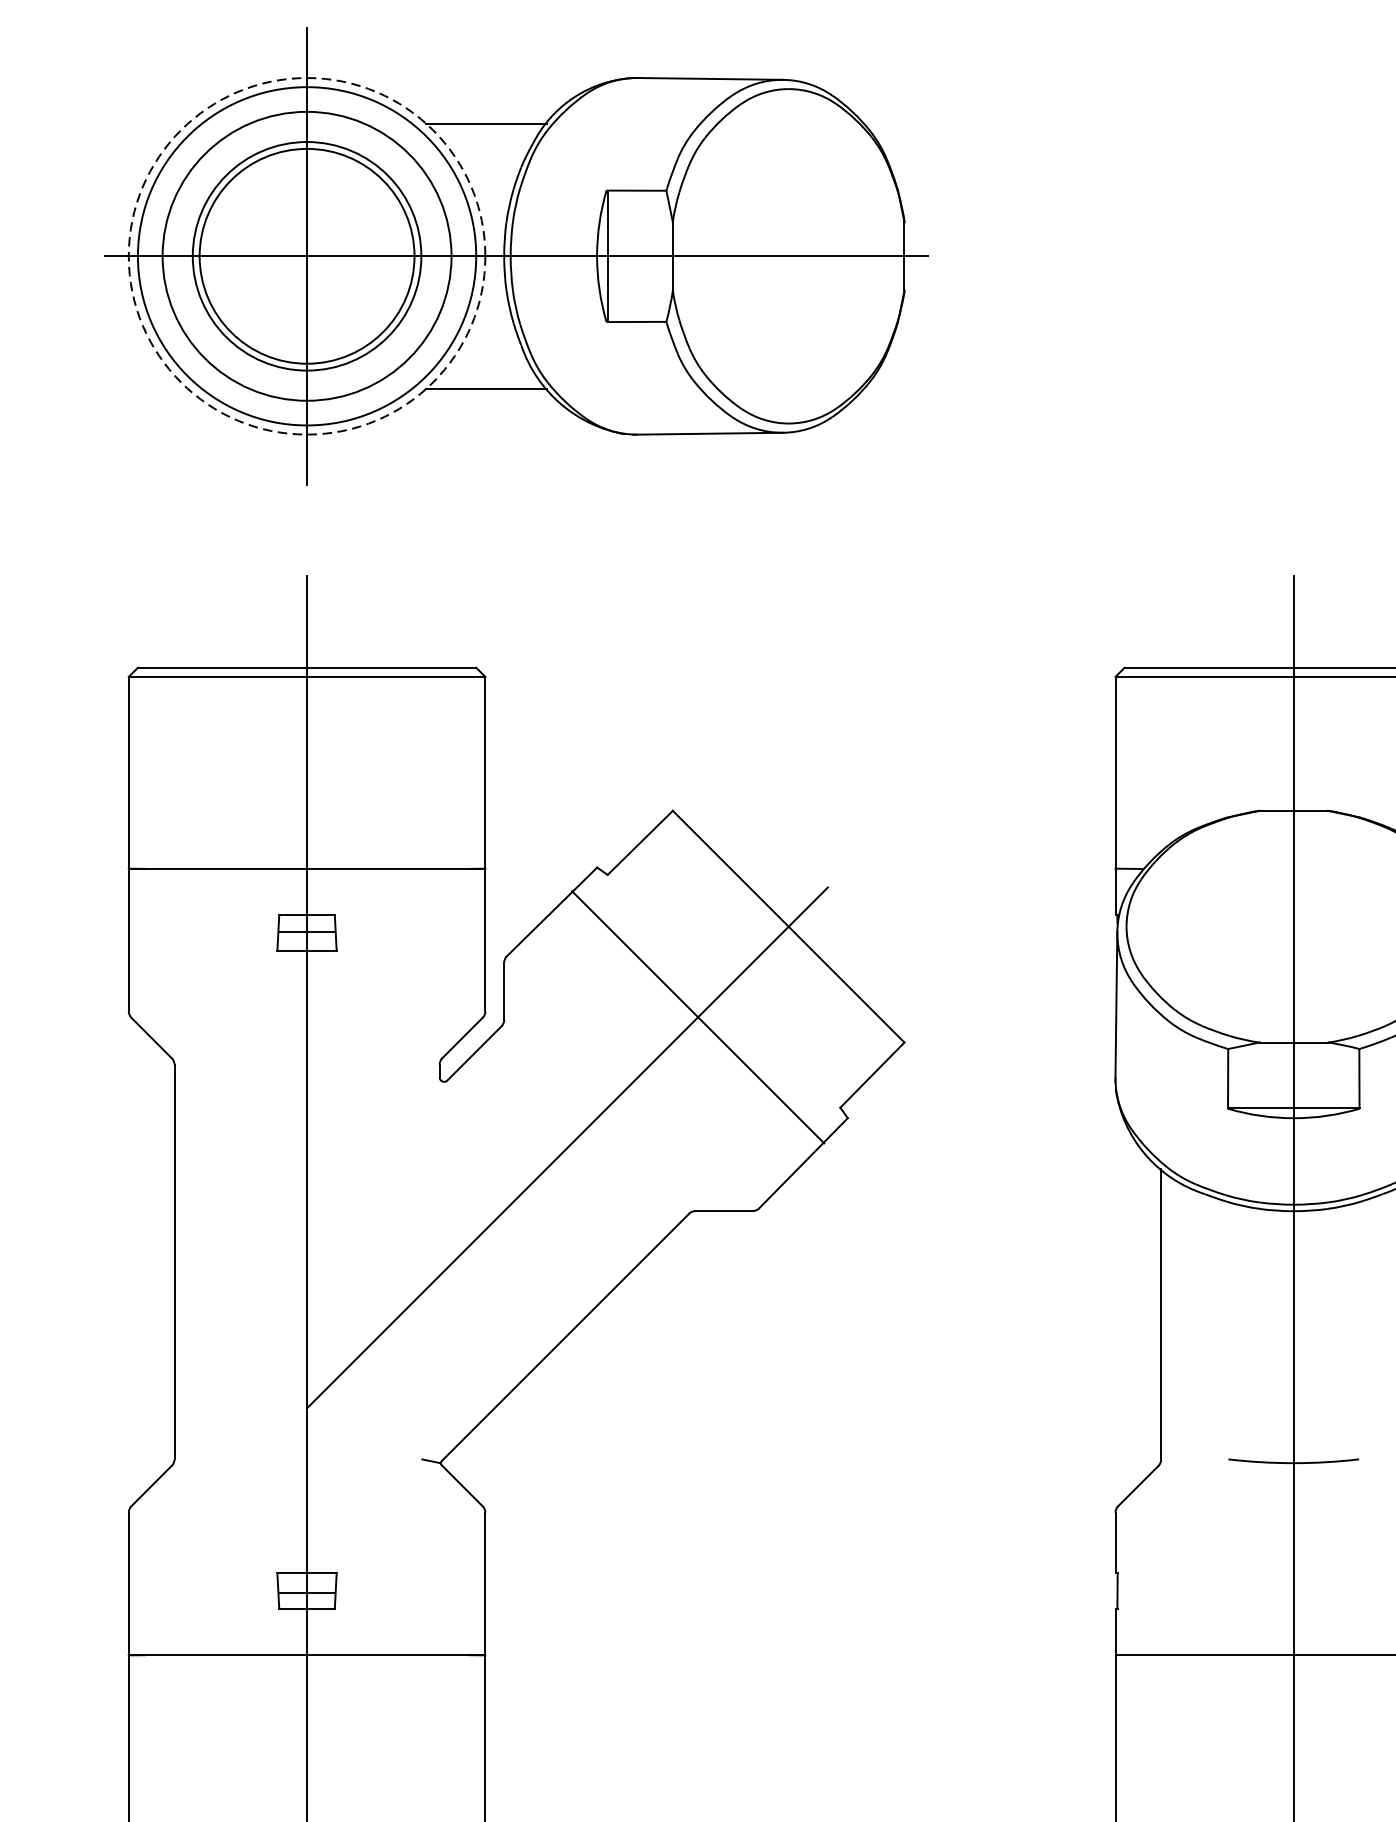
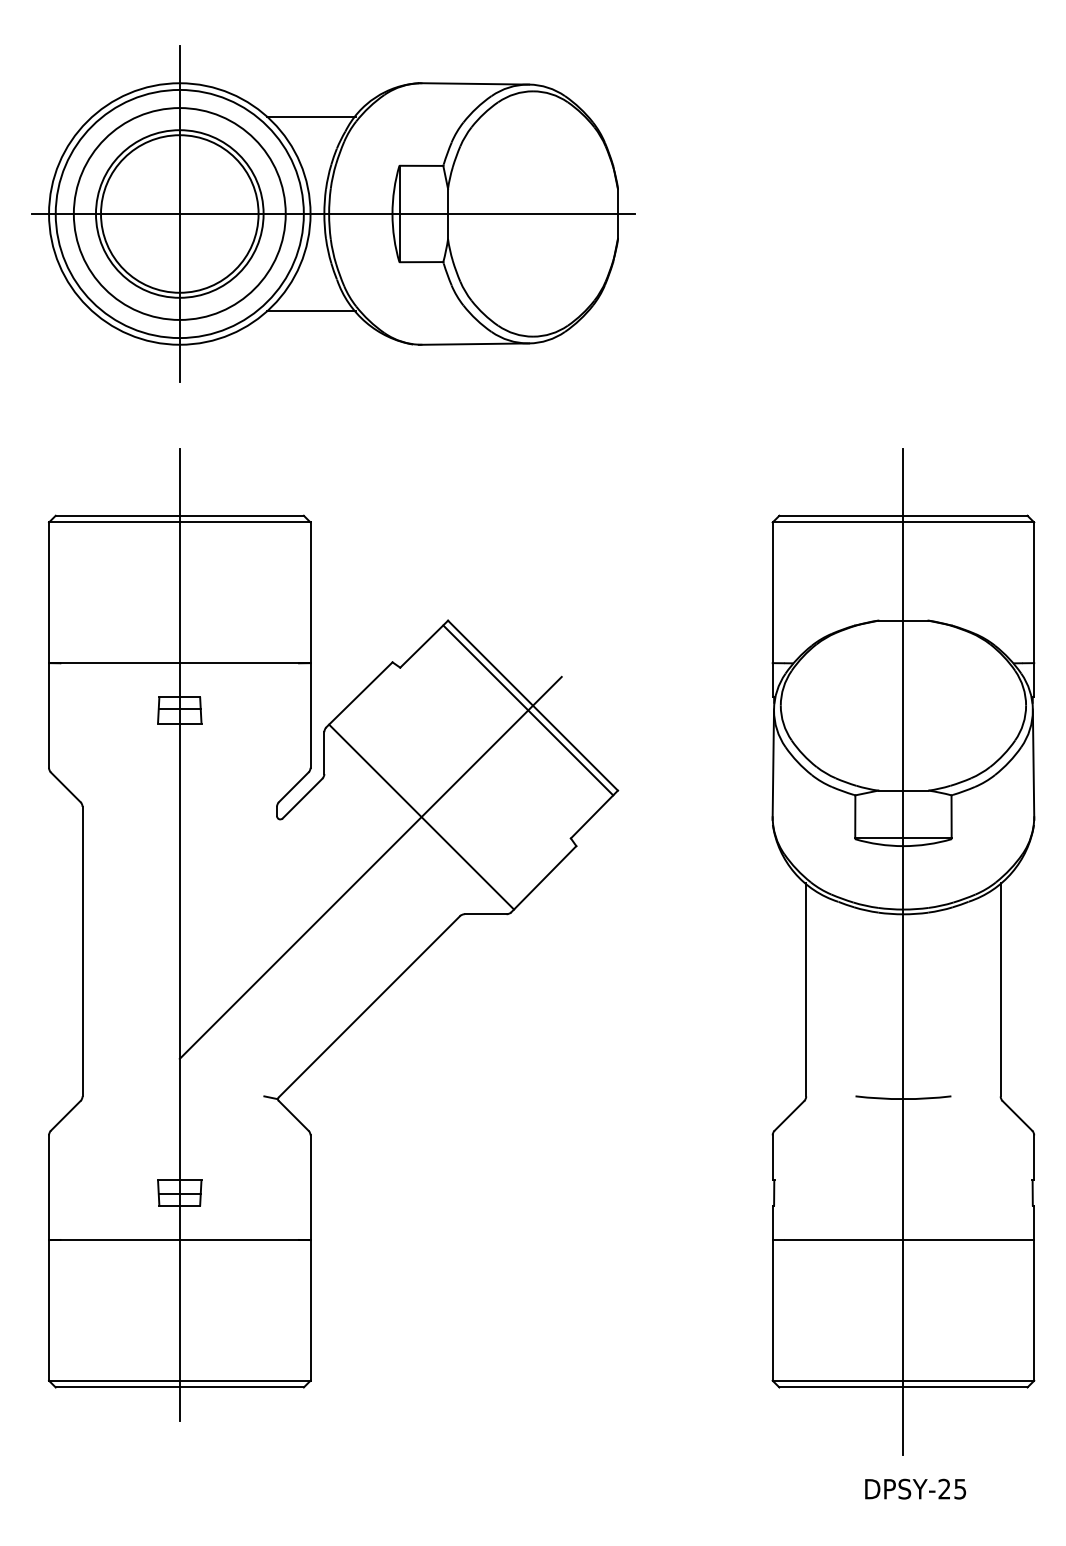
circle: (306, 255) -> (179, 213), dashed -> solid
line: (782, 933) -> (528, 710), added
line: (698, 1016) -> (421, 816), moved

